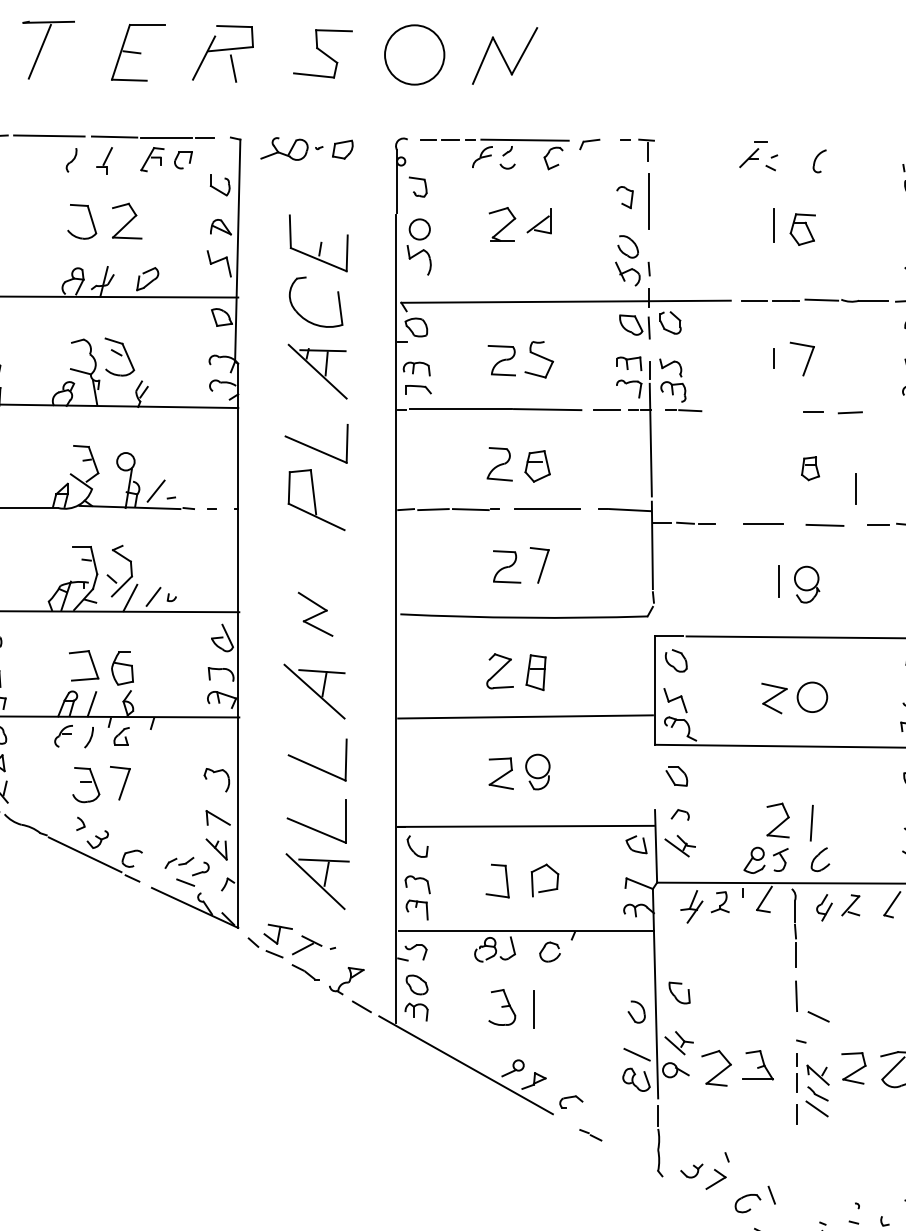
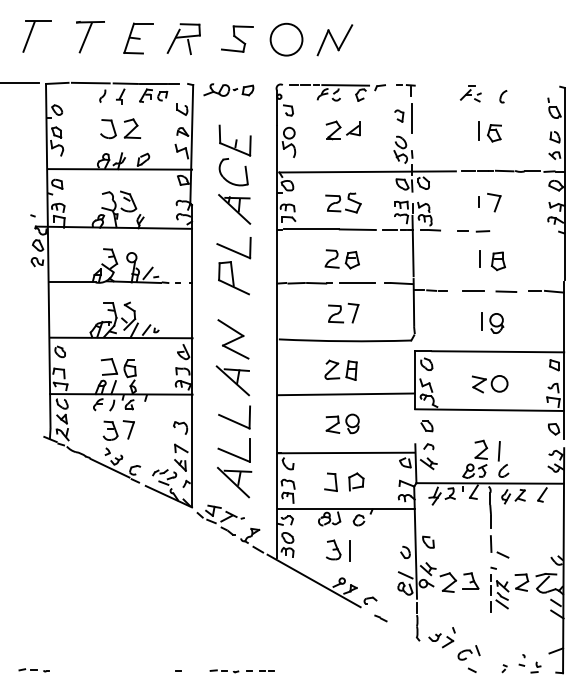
line: (836, 412) -> (475, 231), moved
part: (810, 468) -> (498, 261), size x1.43
line: (855, 487) -> (479, 258), moved
part: (315, 614) -> (233, 339), size x1.67

